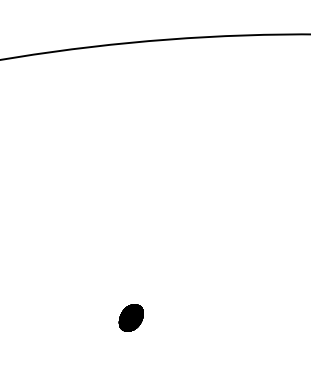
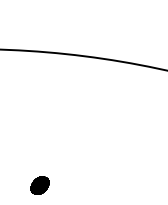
part: (130, 318) -> (39, 185), size x1.4

